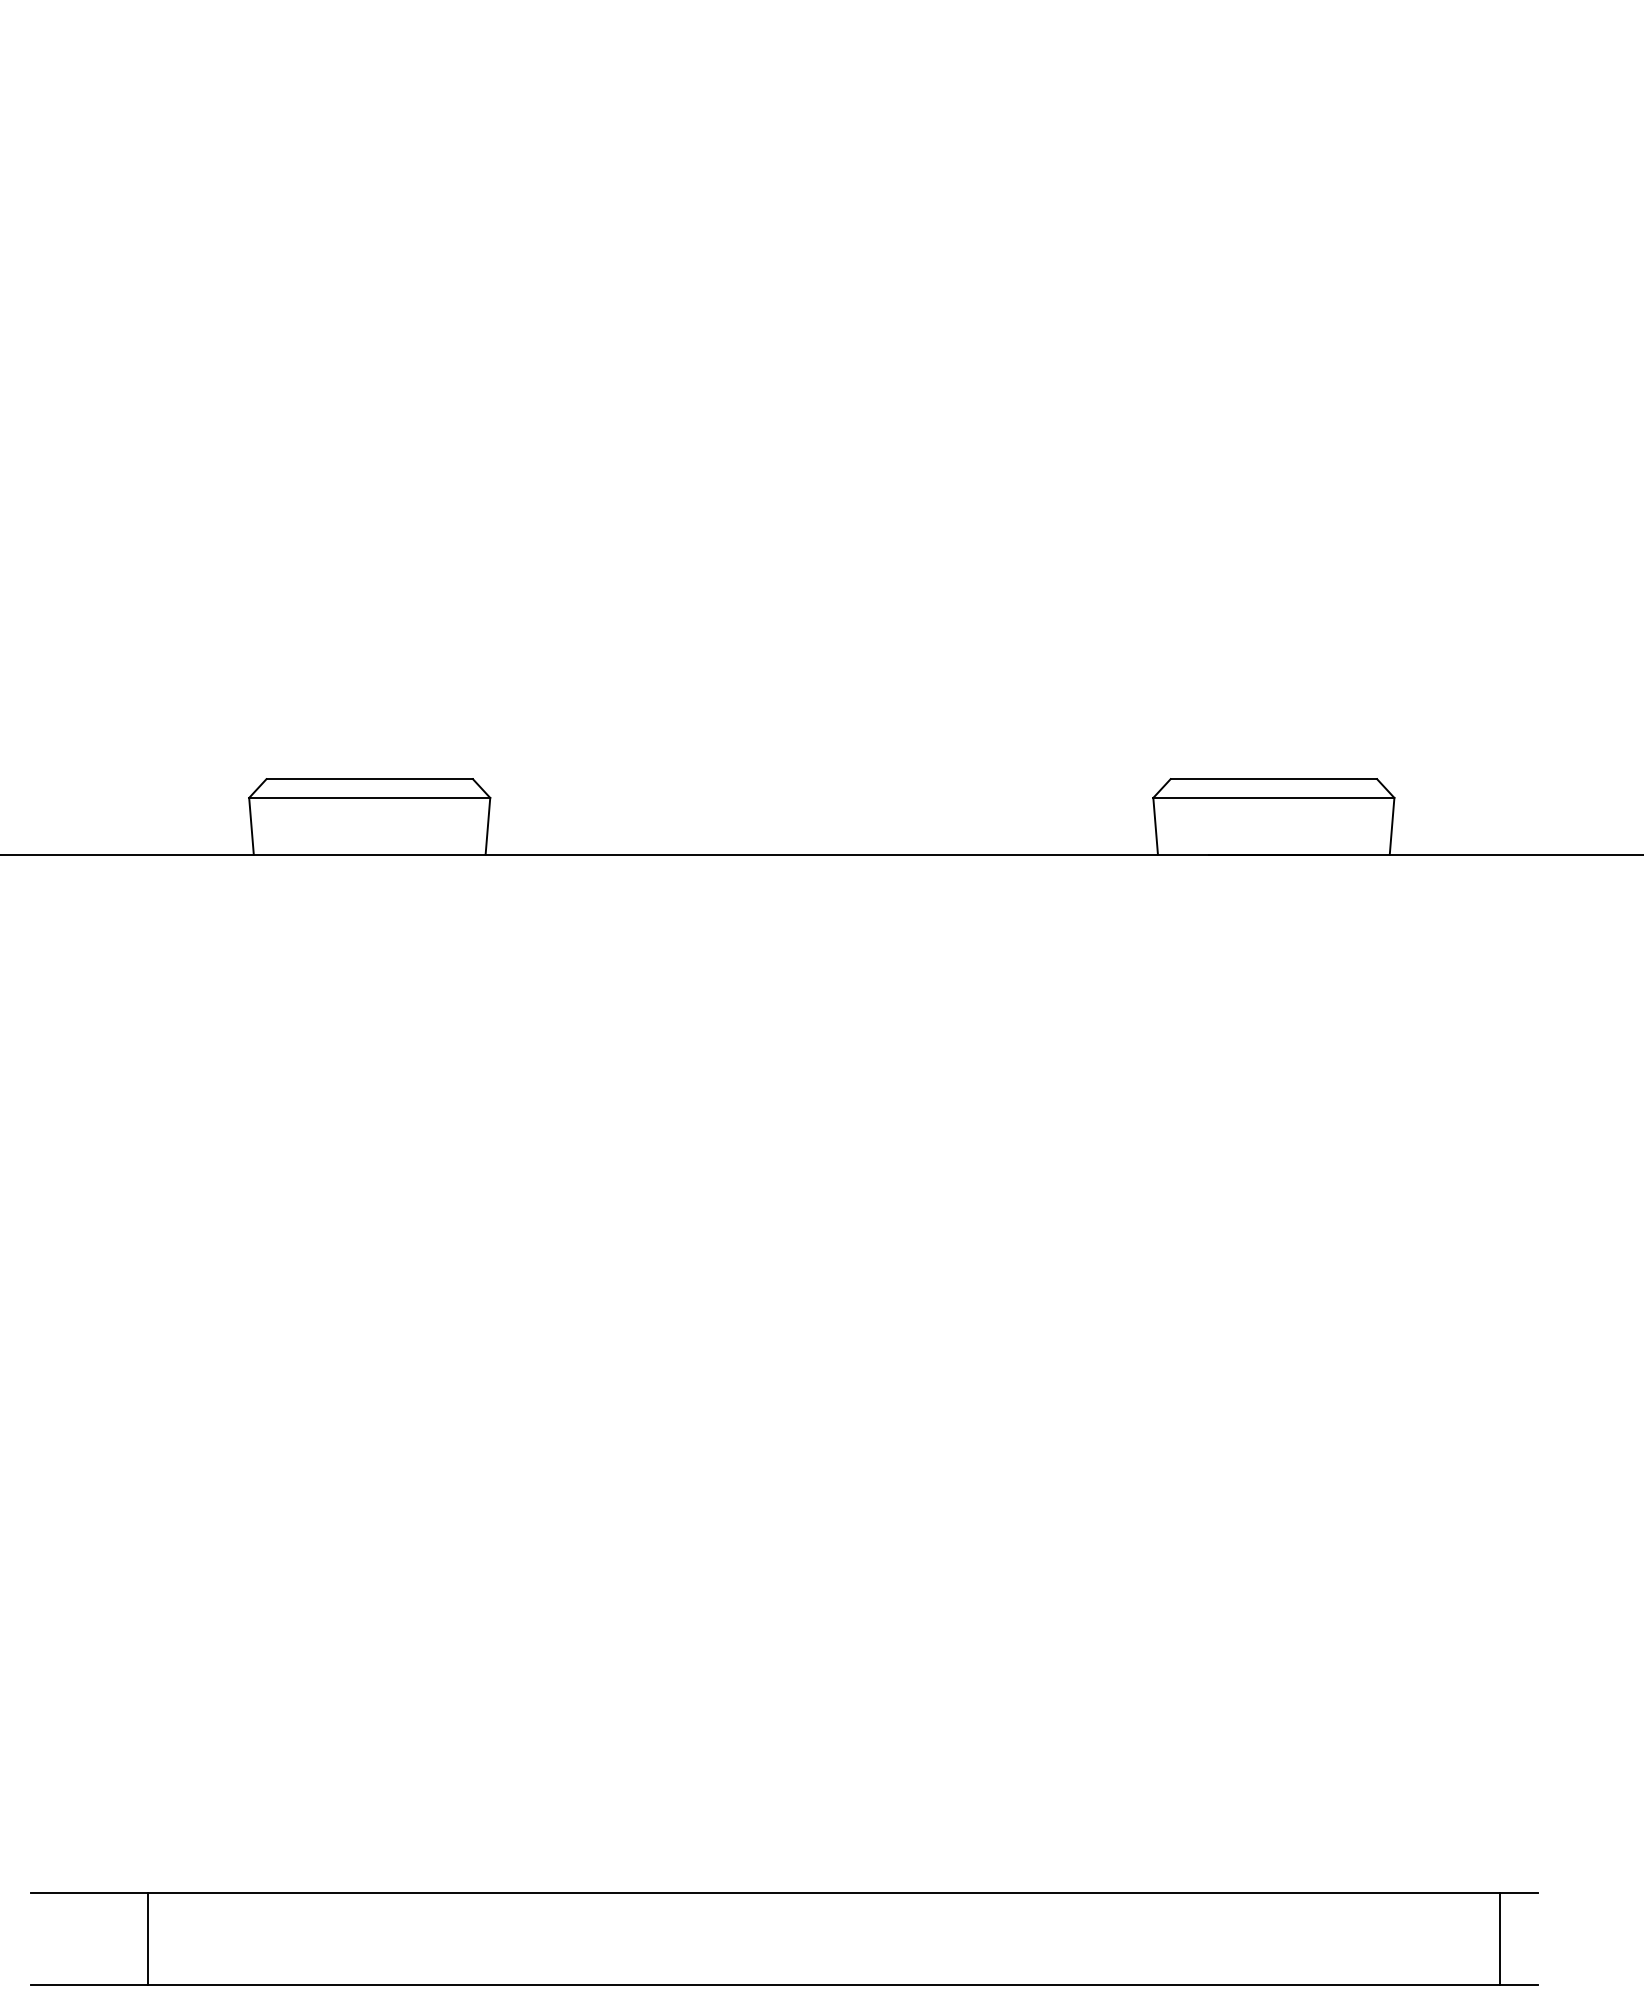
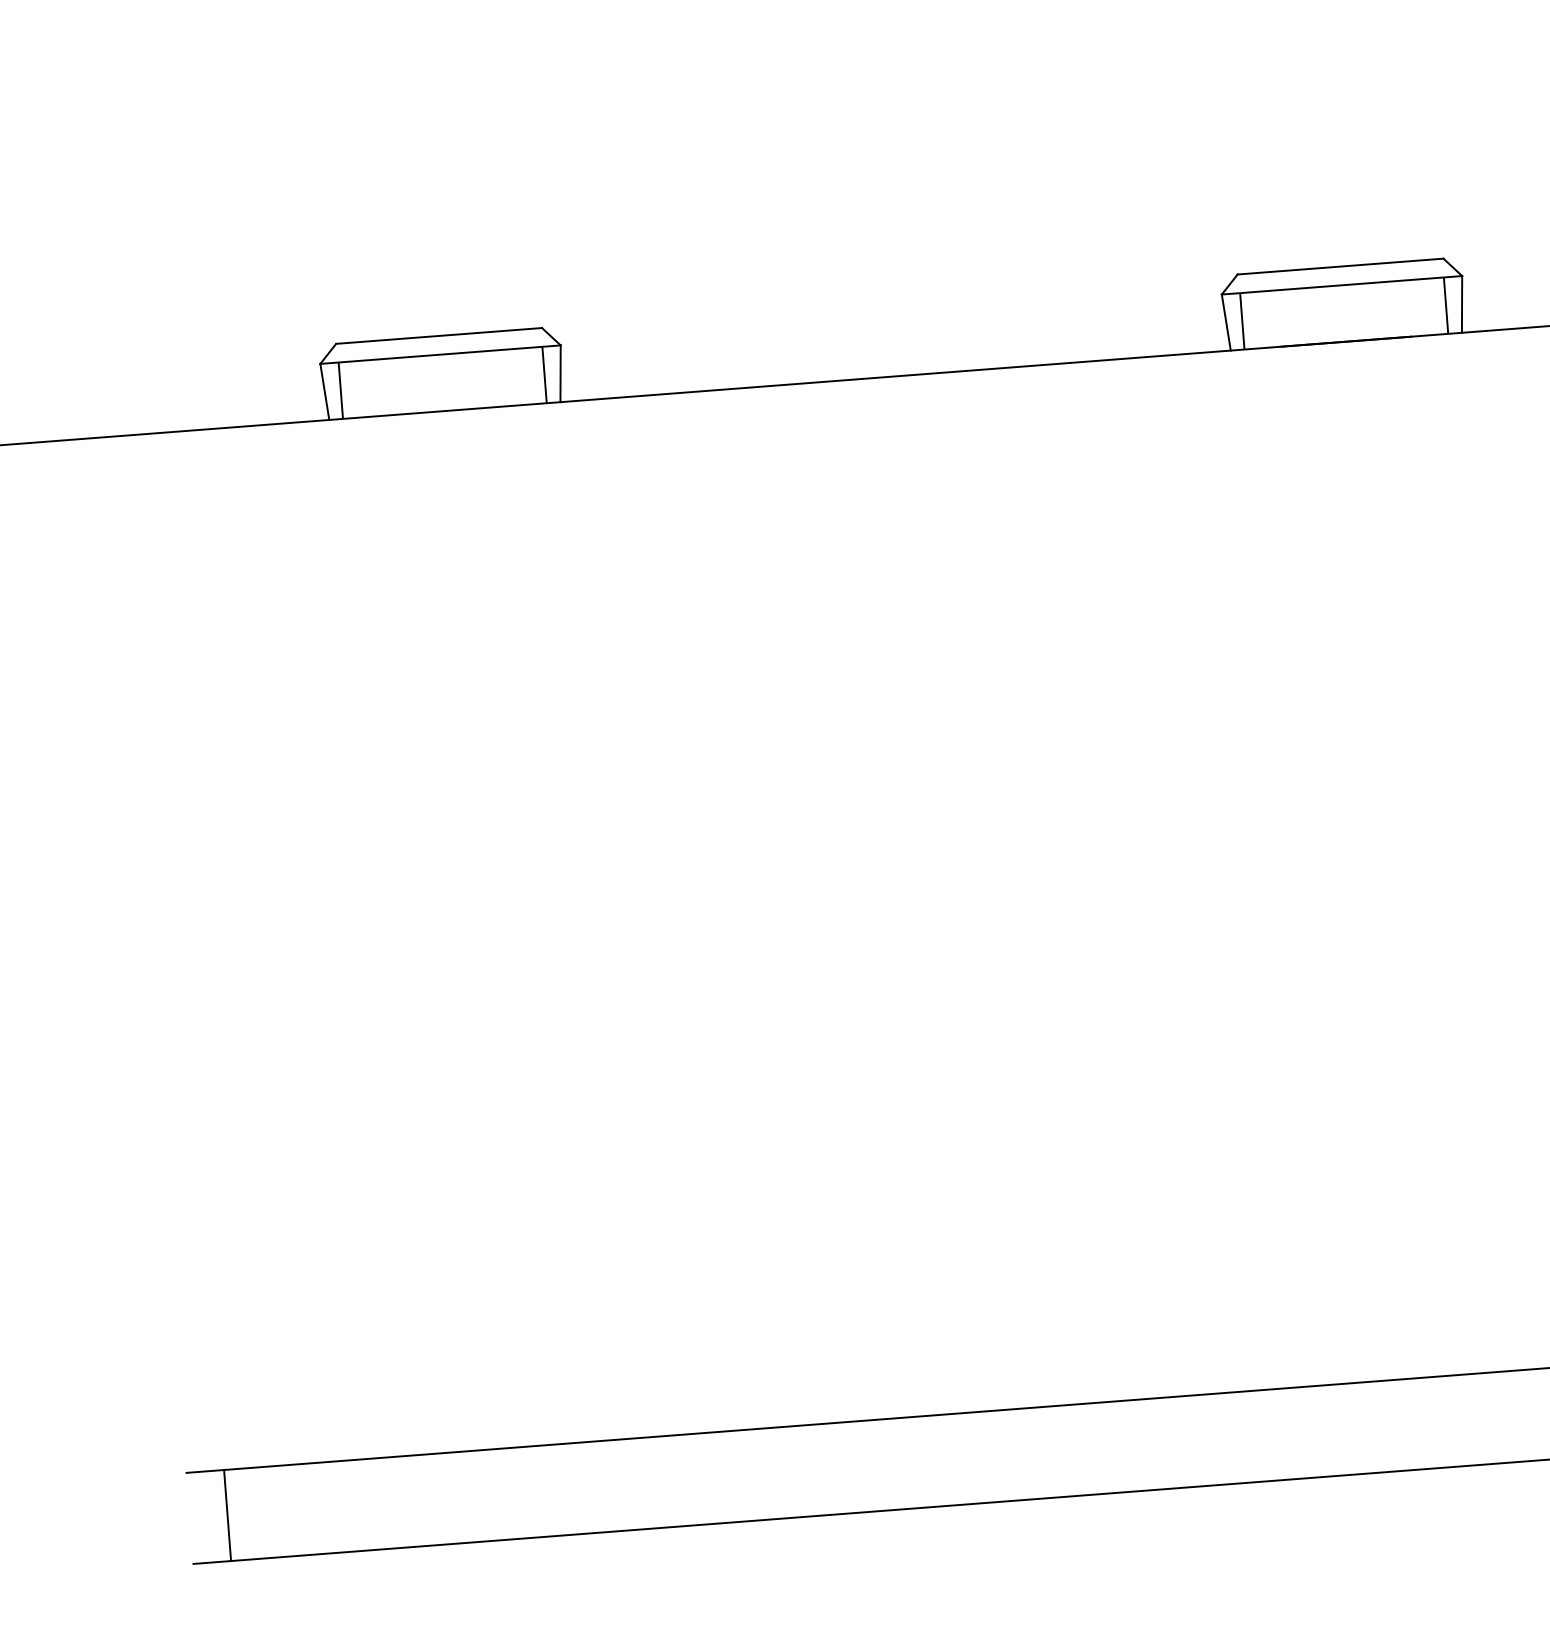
line: (267, 825) -> (340, 389), added
line: (471, 825) -> (544, 374), added
line: (1171, 825) -> (1242, 320), added
line: (1376, 825) -> (1446, 304), added
line: (148, 1938) -> (227, 1514), moved

